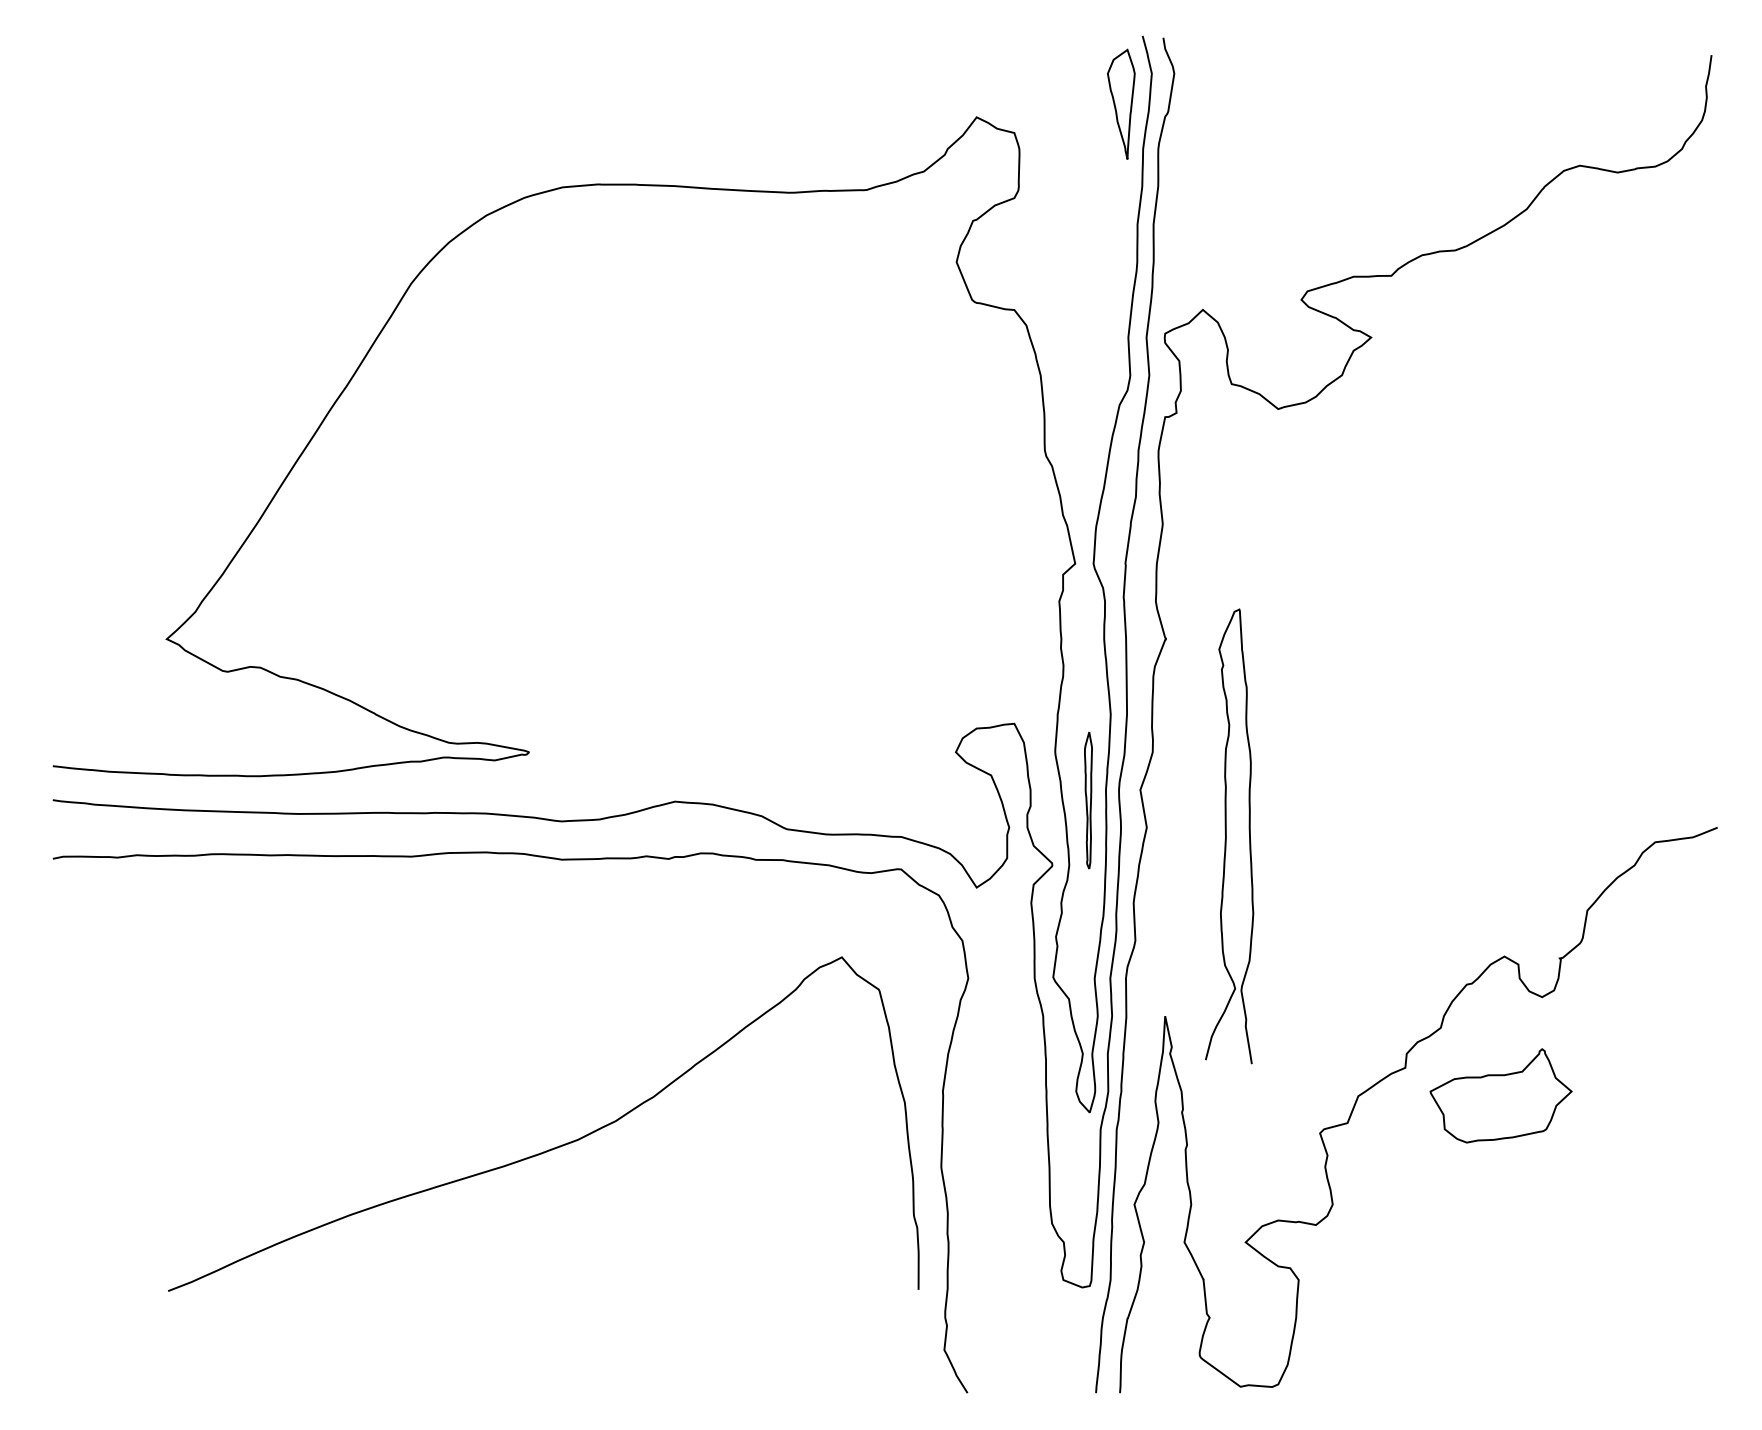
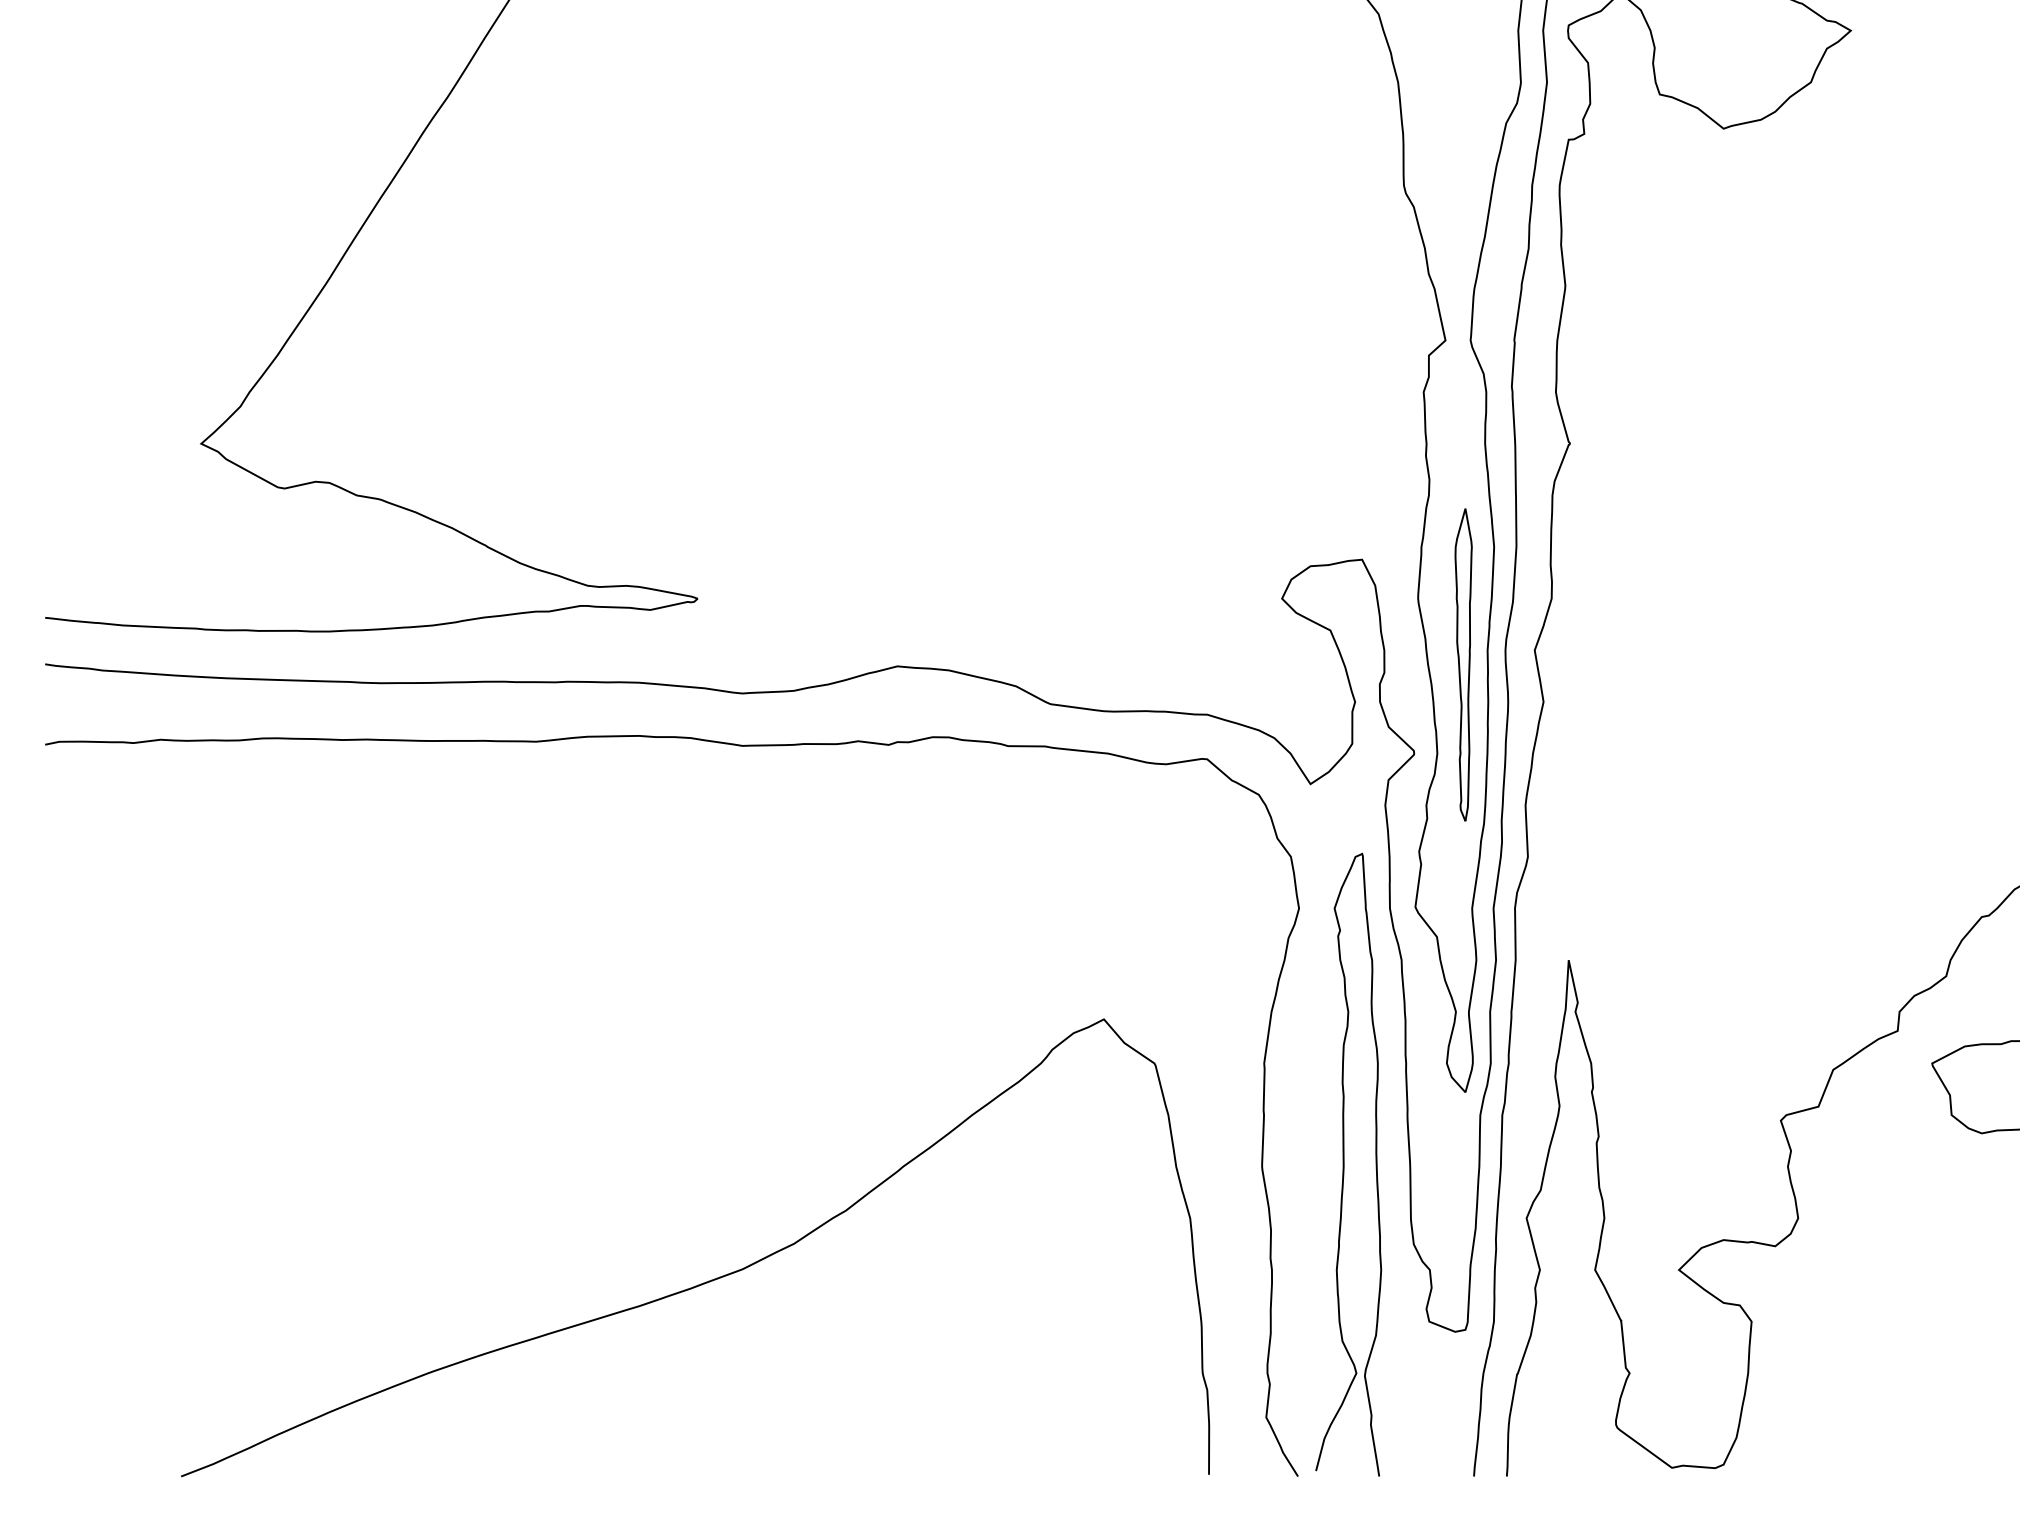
part: (1088, 800) -> (1463, 664), size x1.67
curve: (1226, 836) -> (1344, 1164), moved
curve: (553, 1147) -> (708, 1279), moved

